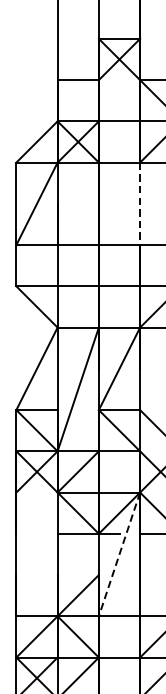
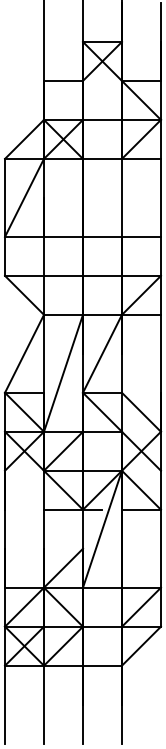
line: (139, 203) -> (121, 197), dashed -> solid
line: (119, 554) -> (102, 529), dashed -> solid

